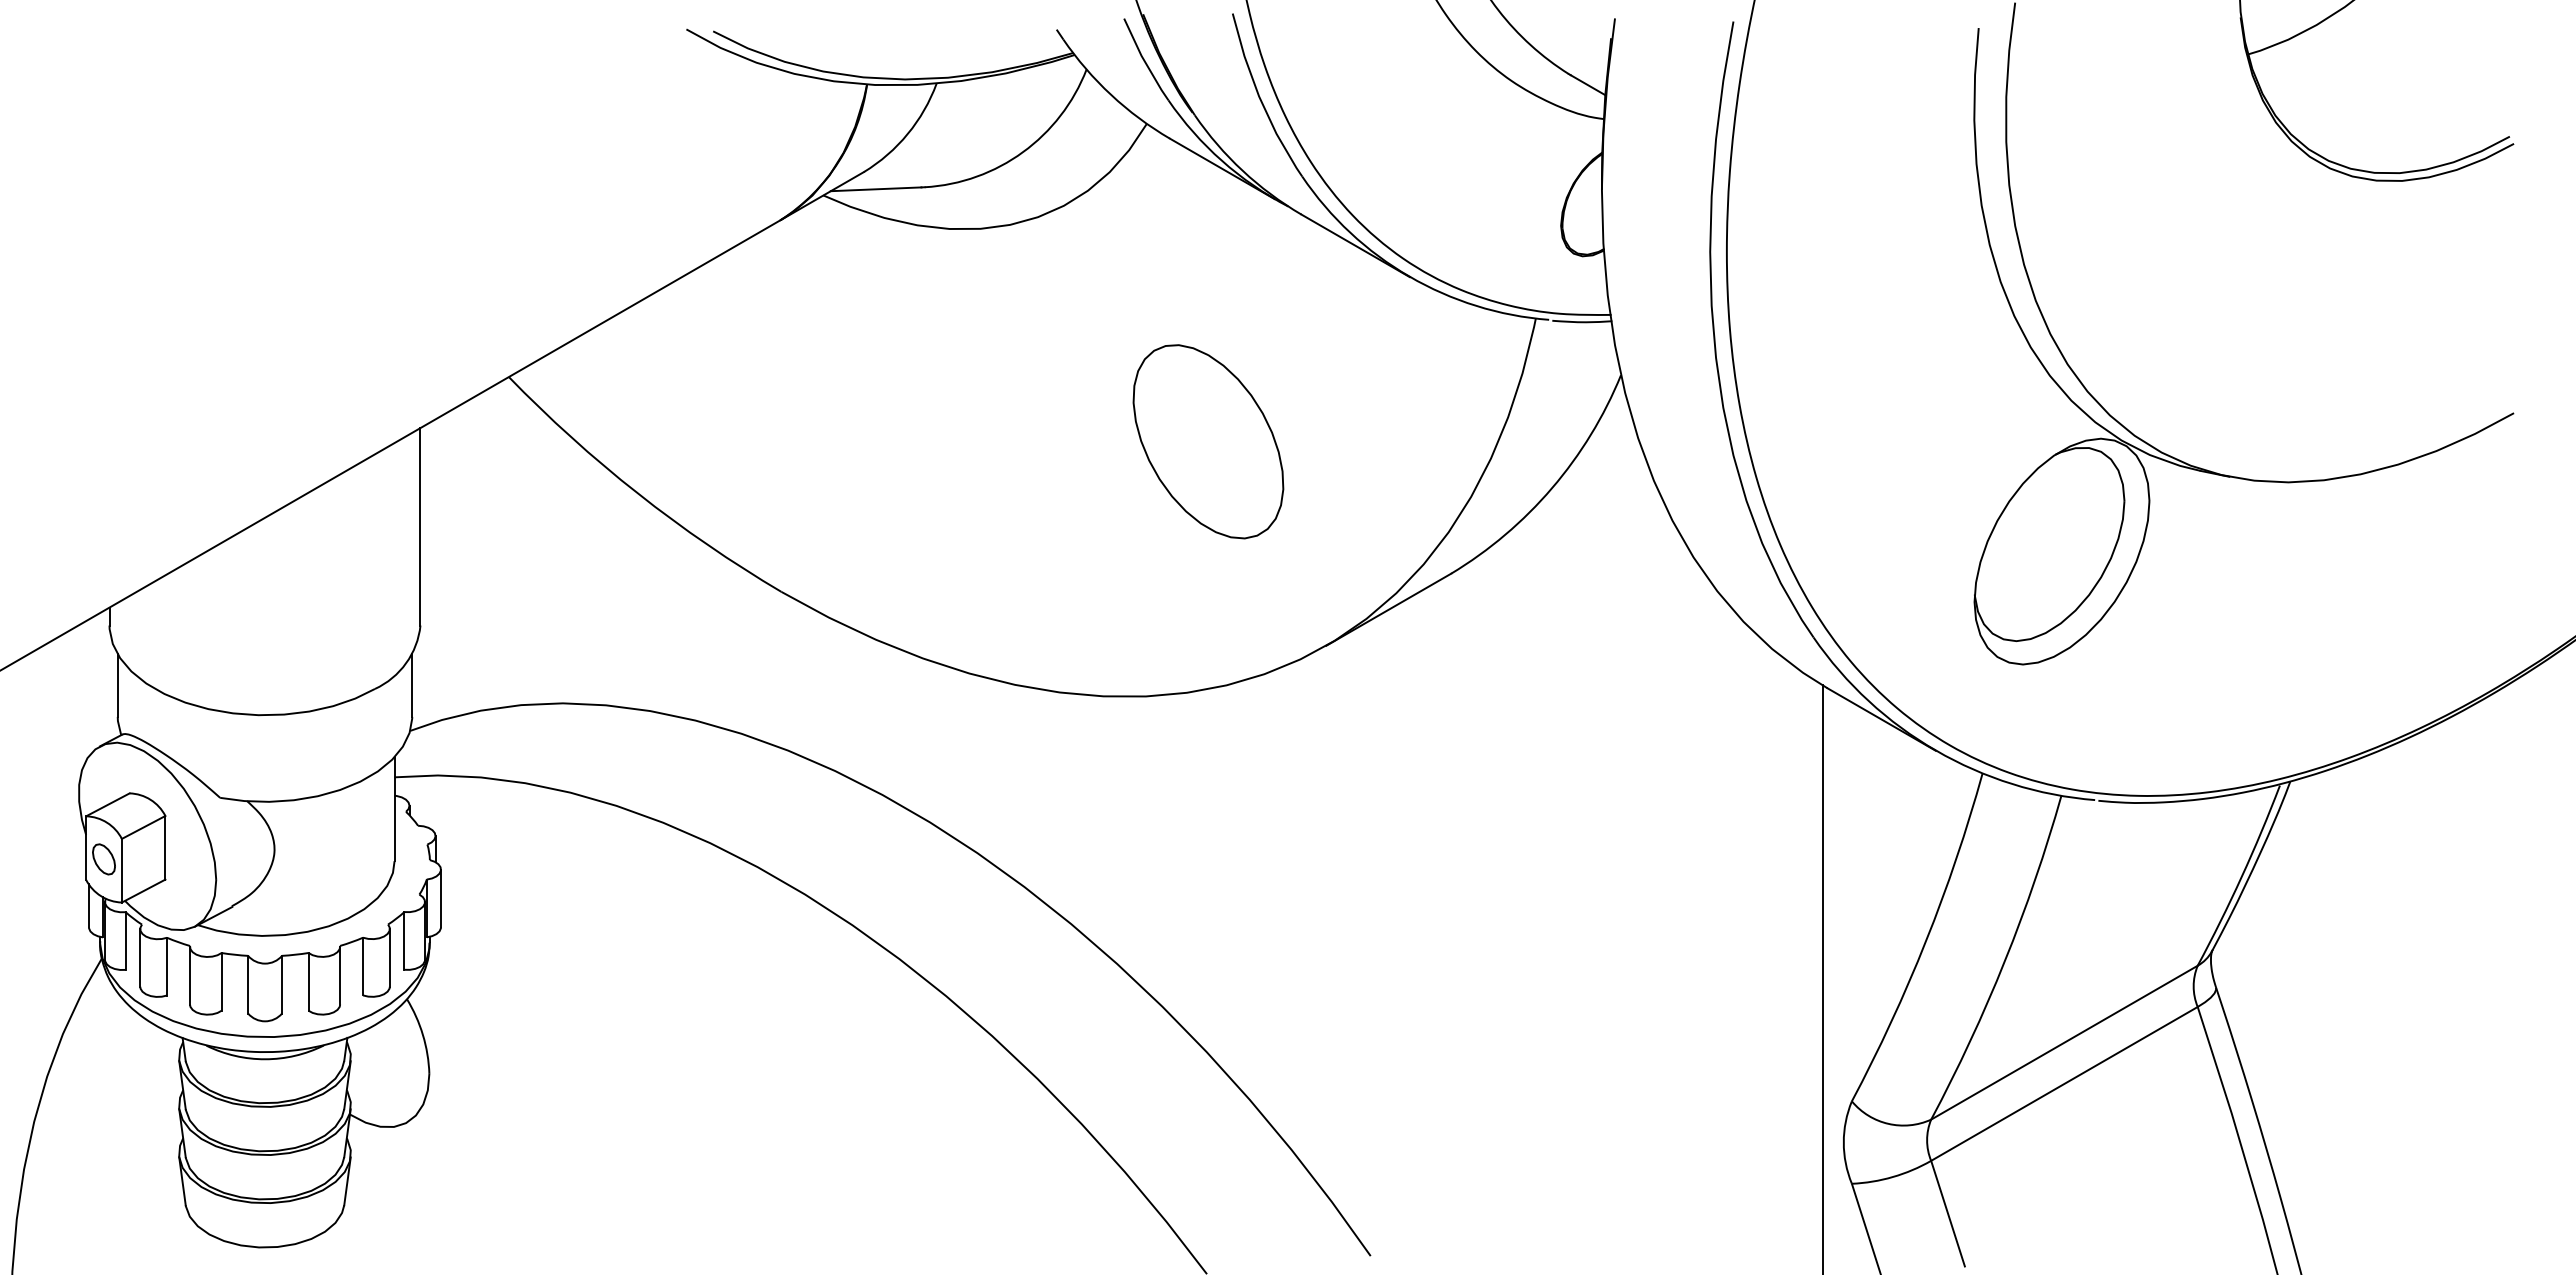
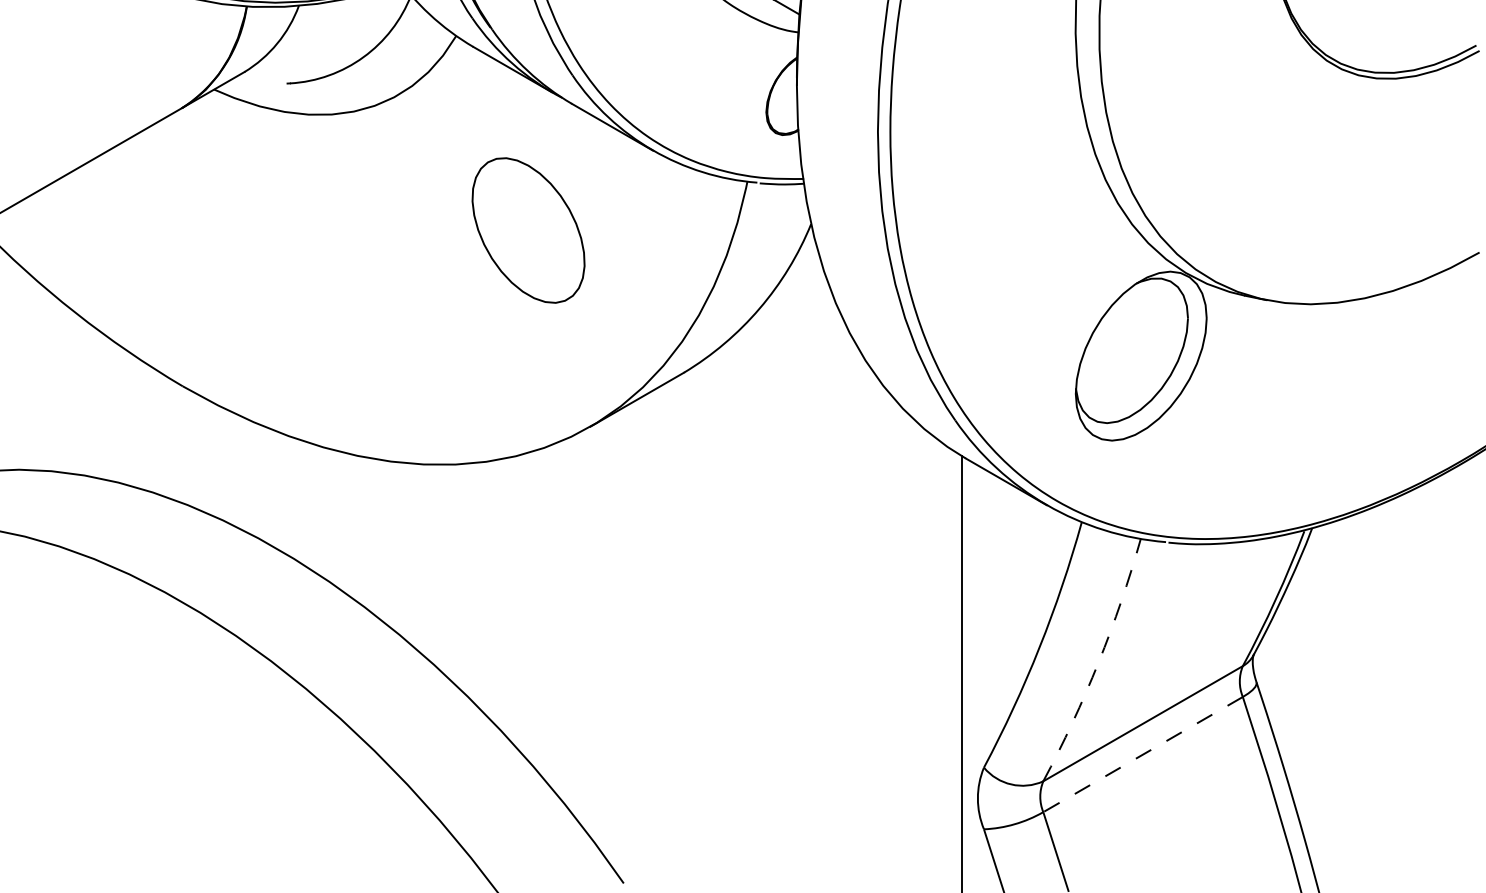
line: (875, 189) -> (253, 85), removed
part: (1208, 441) -> (528, 230), moved
arc: (2004, 961) -> (1098, 662), solid -> dashed
line: (2064, 1083) -> (1143, 754), solid -> dashed

